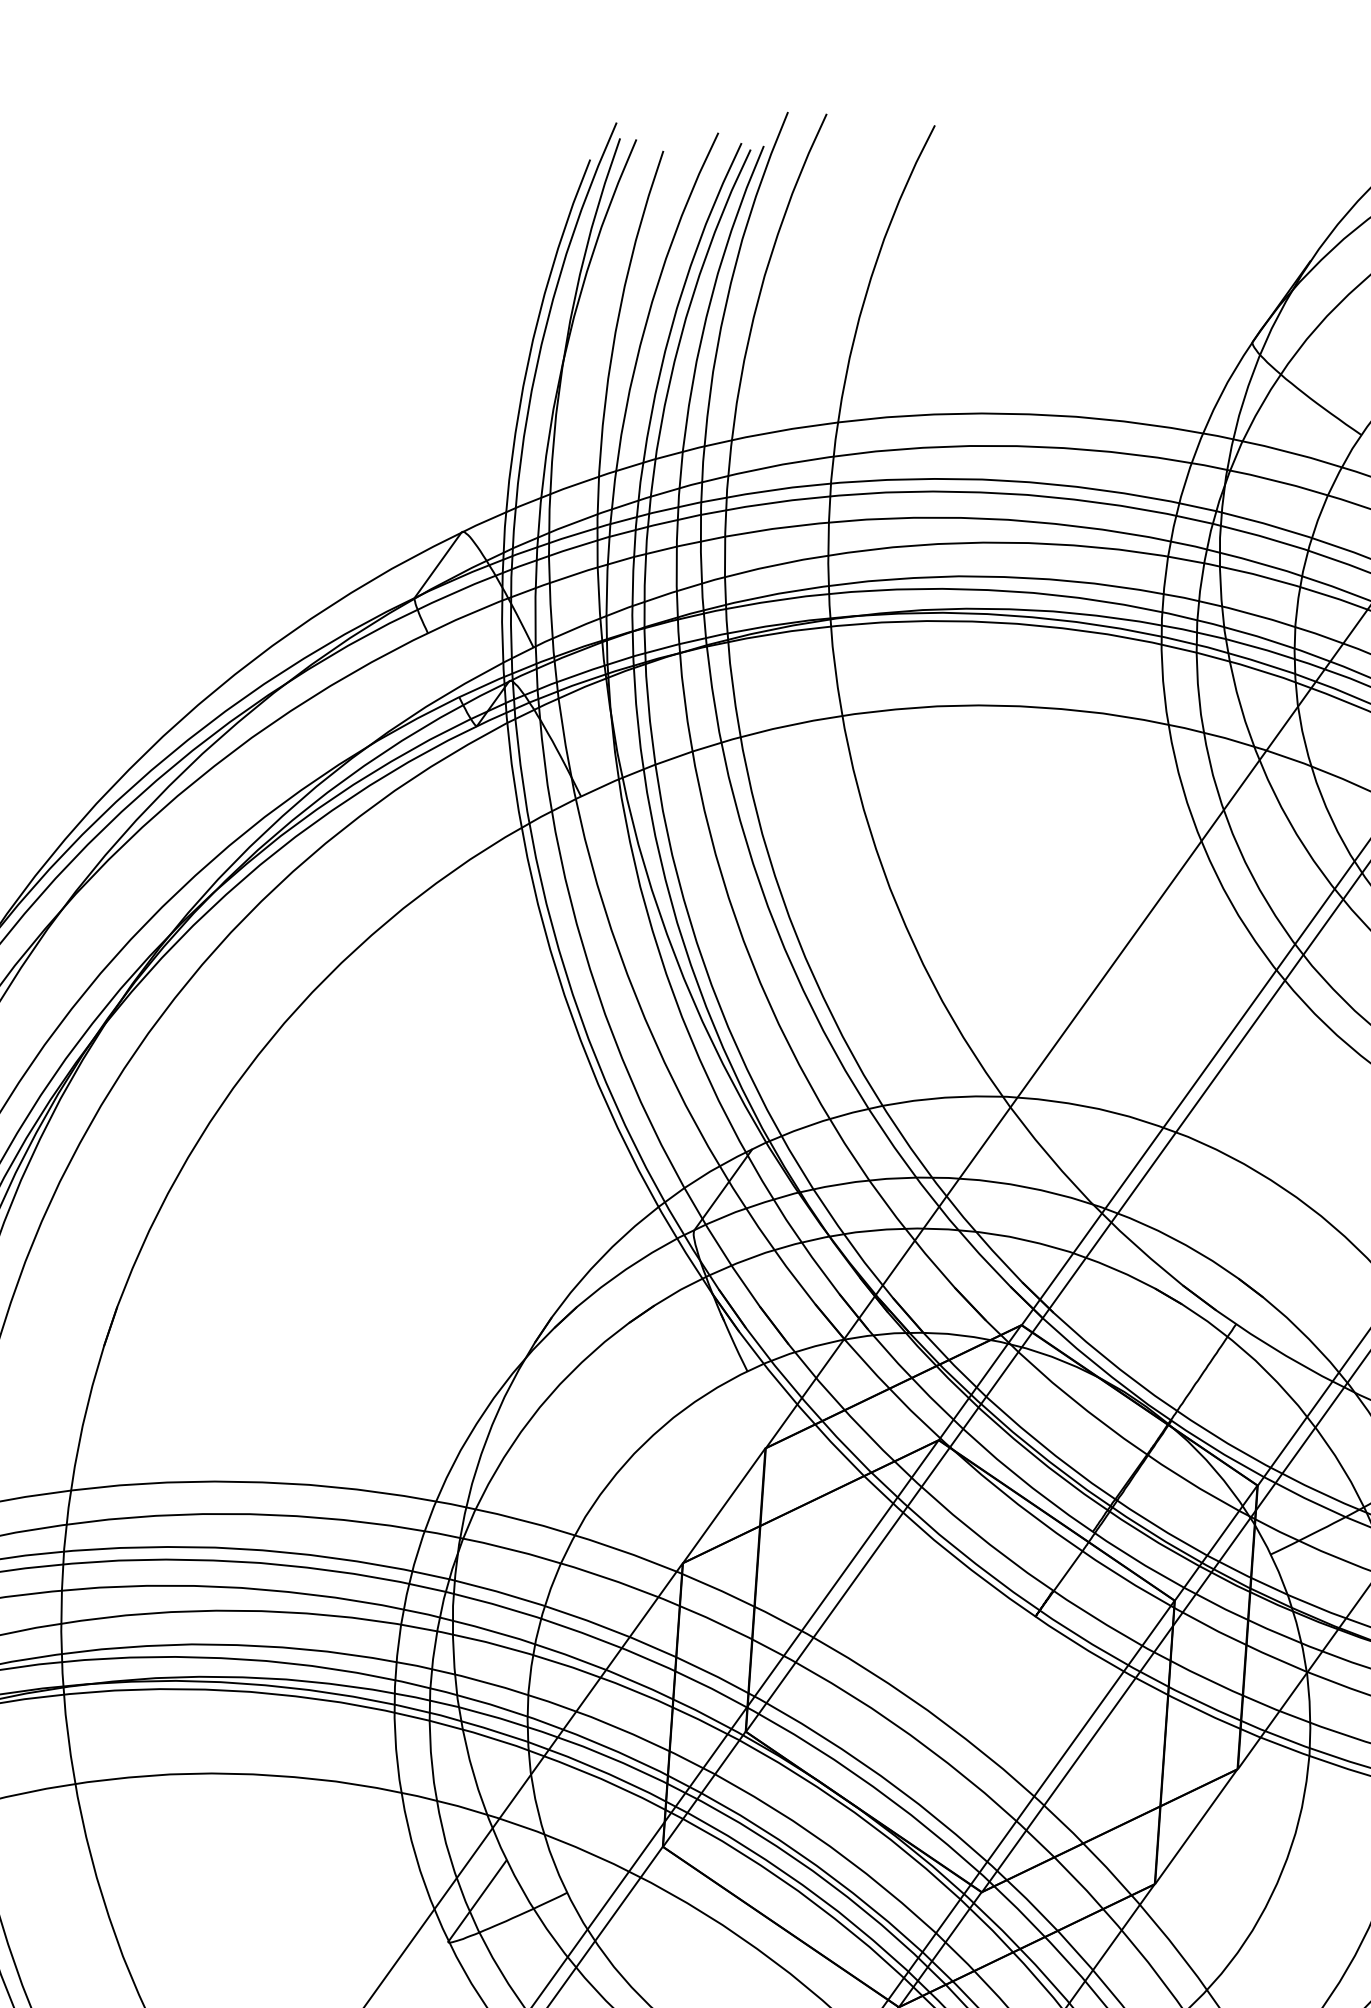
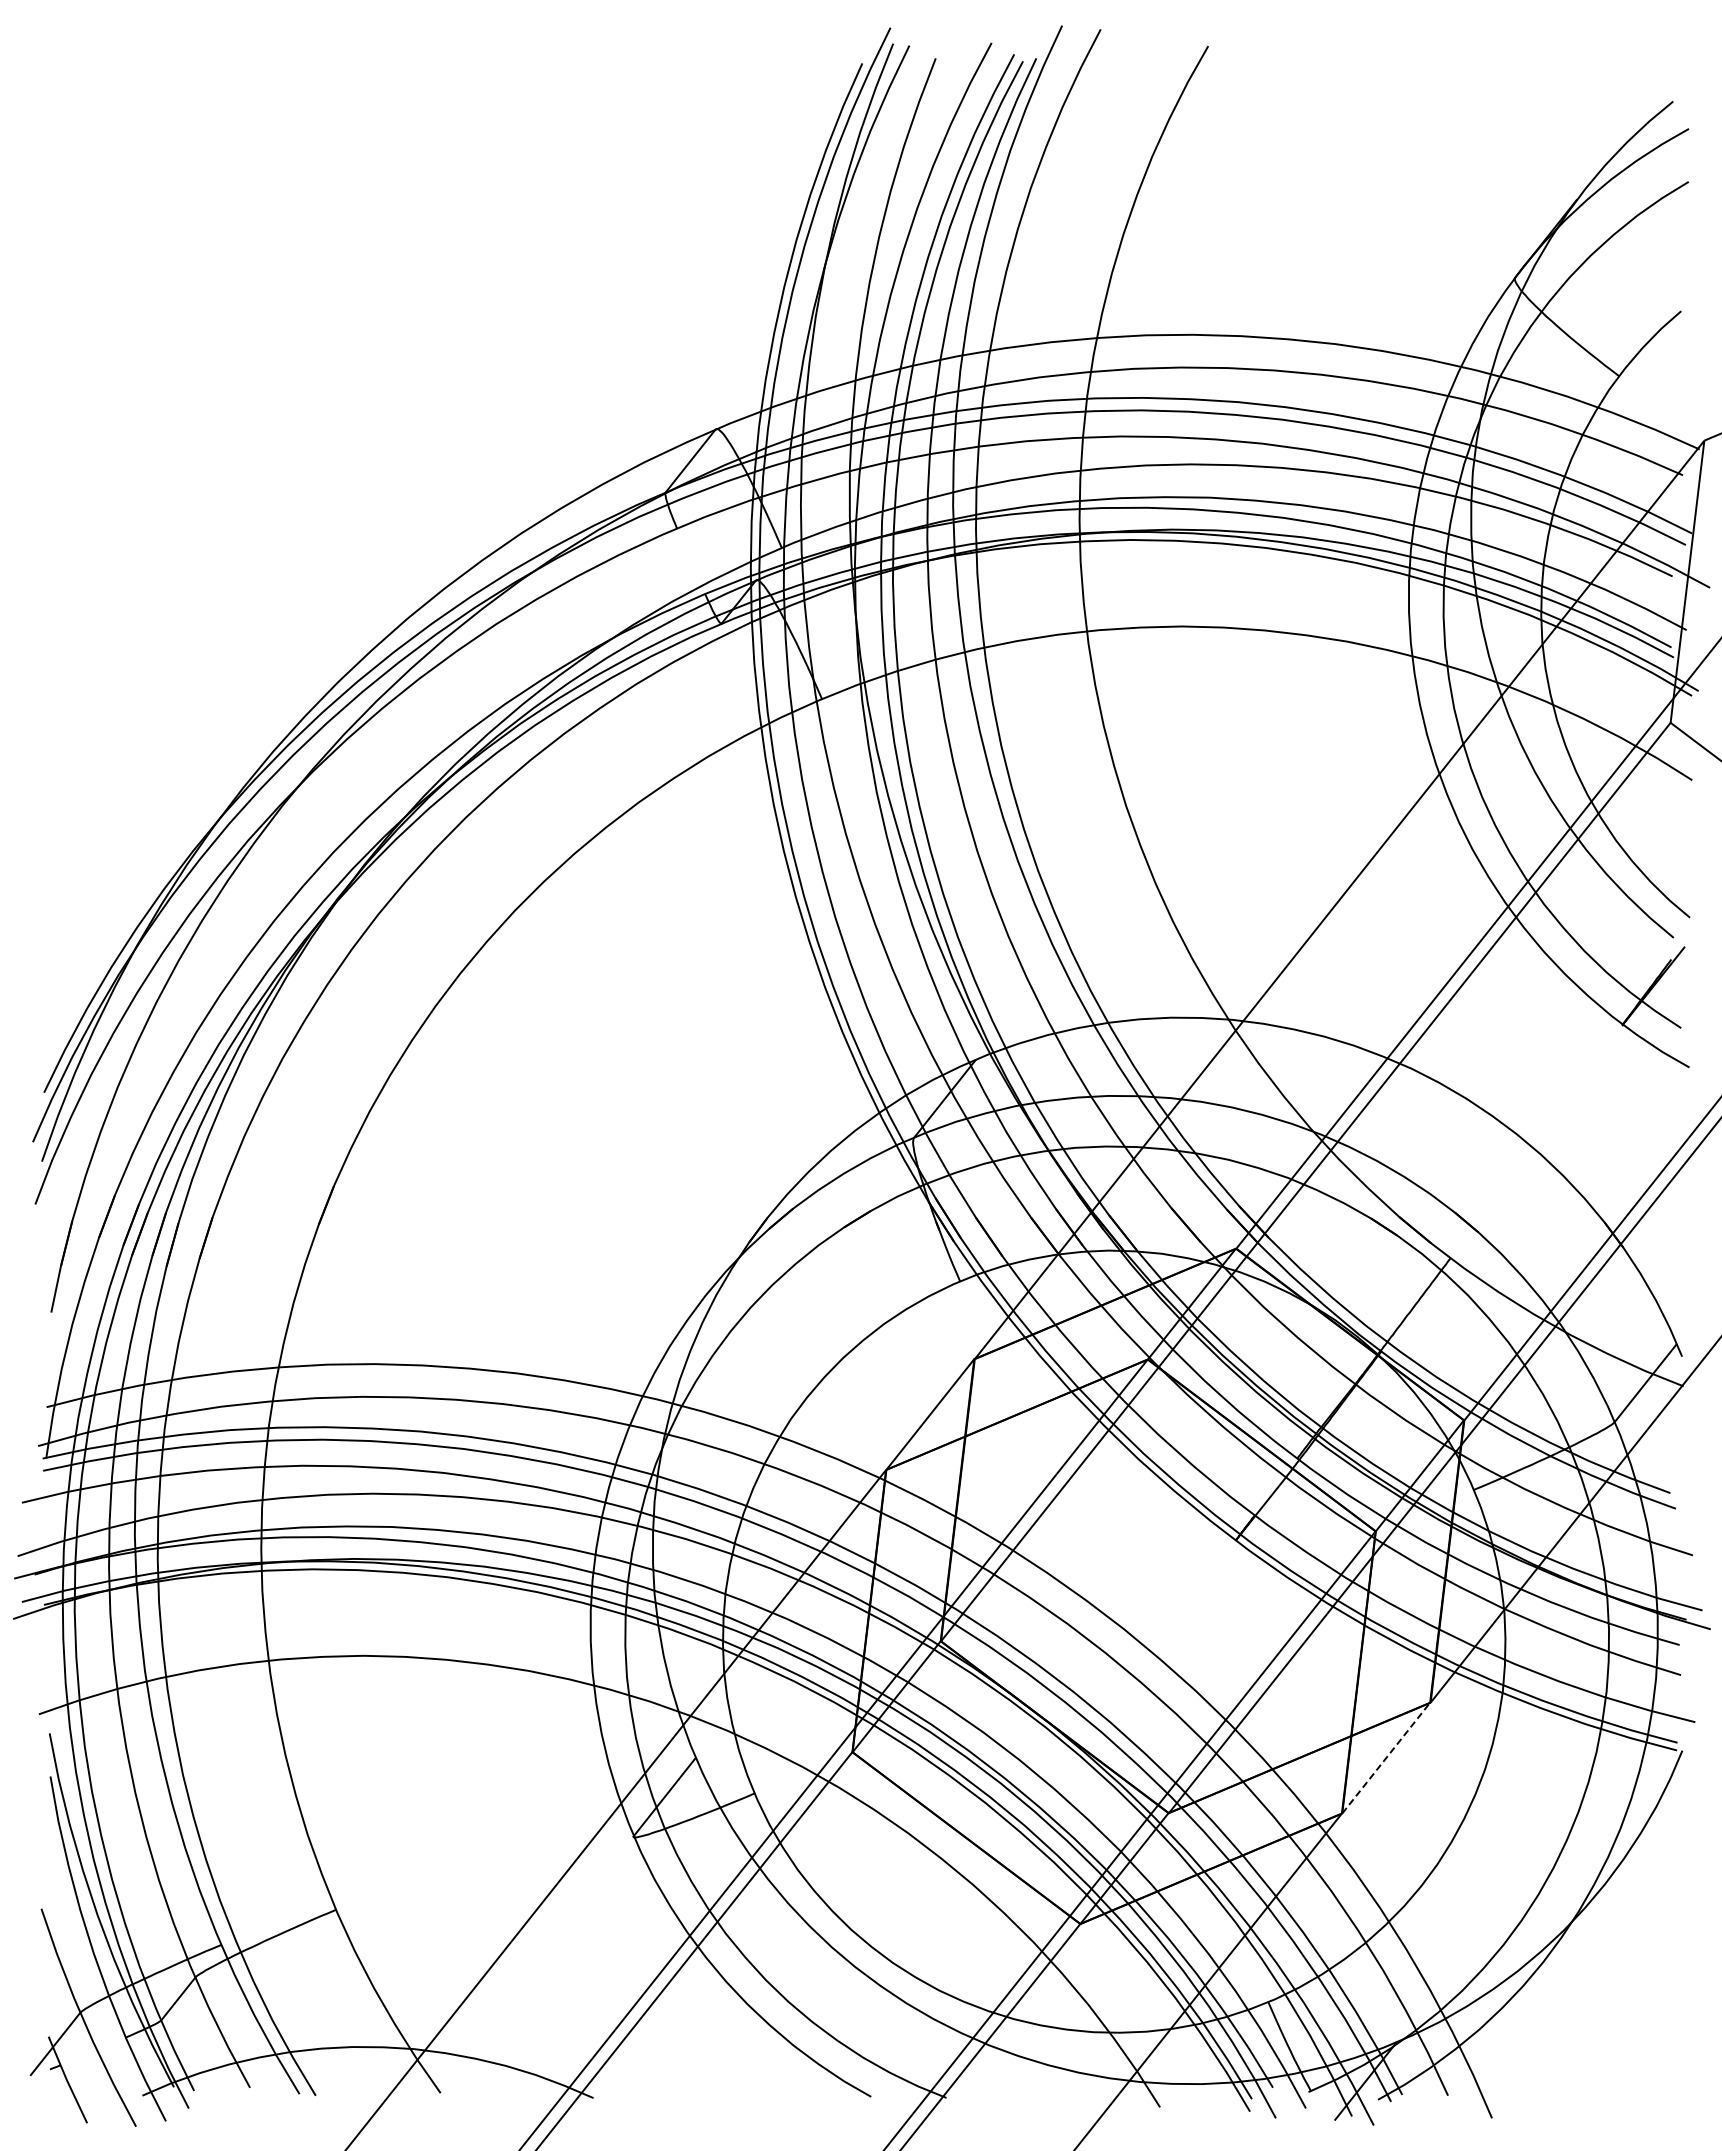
line: (1196, 1827) -> (1386, 1758), solid -> dashed

